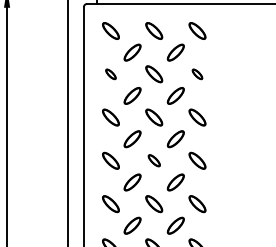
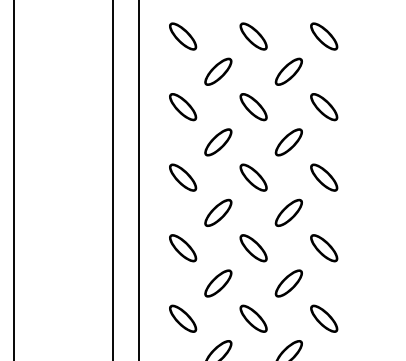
part: (110, 74) -> (182, 107), size x1.67
part: (197, 74) -> (324, 107), size x1.67
part: (154, 160) -> (254, 247), size x1.43

